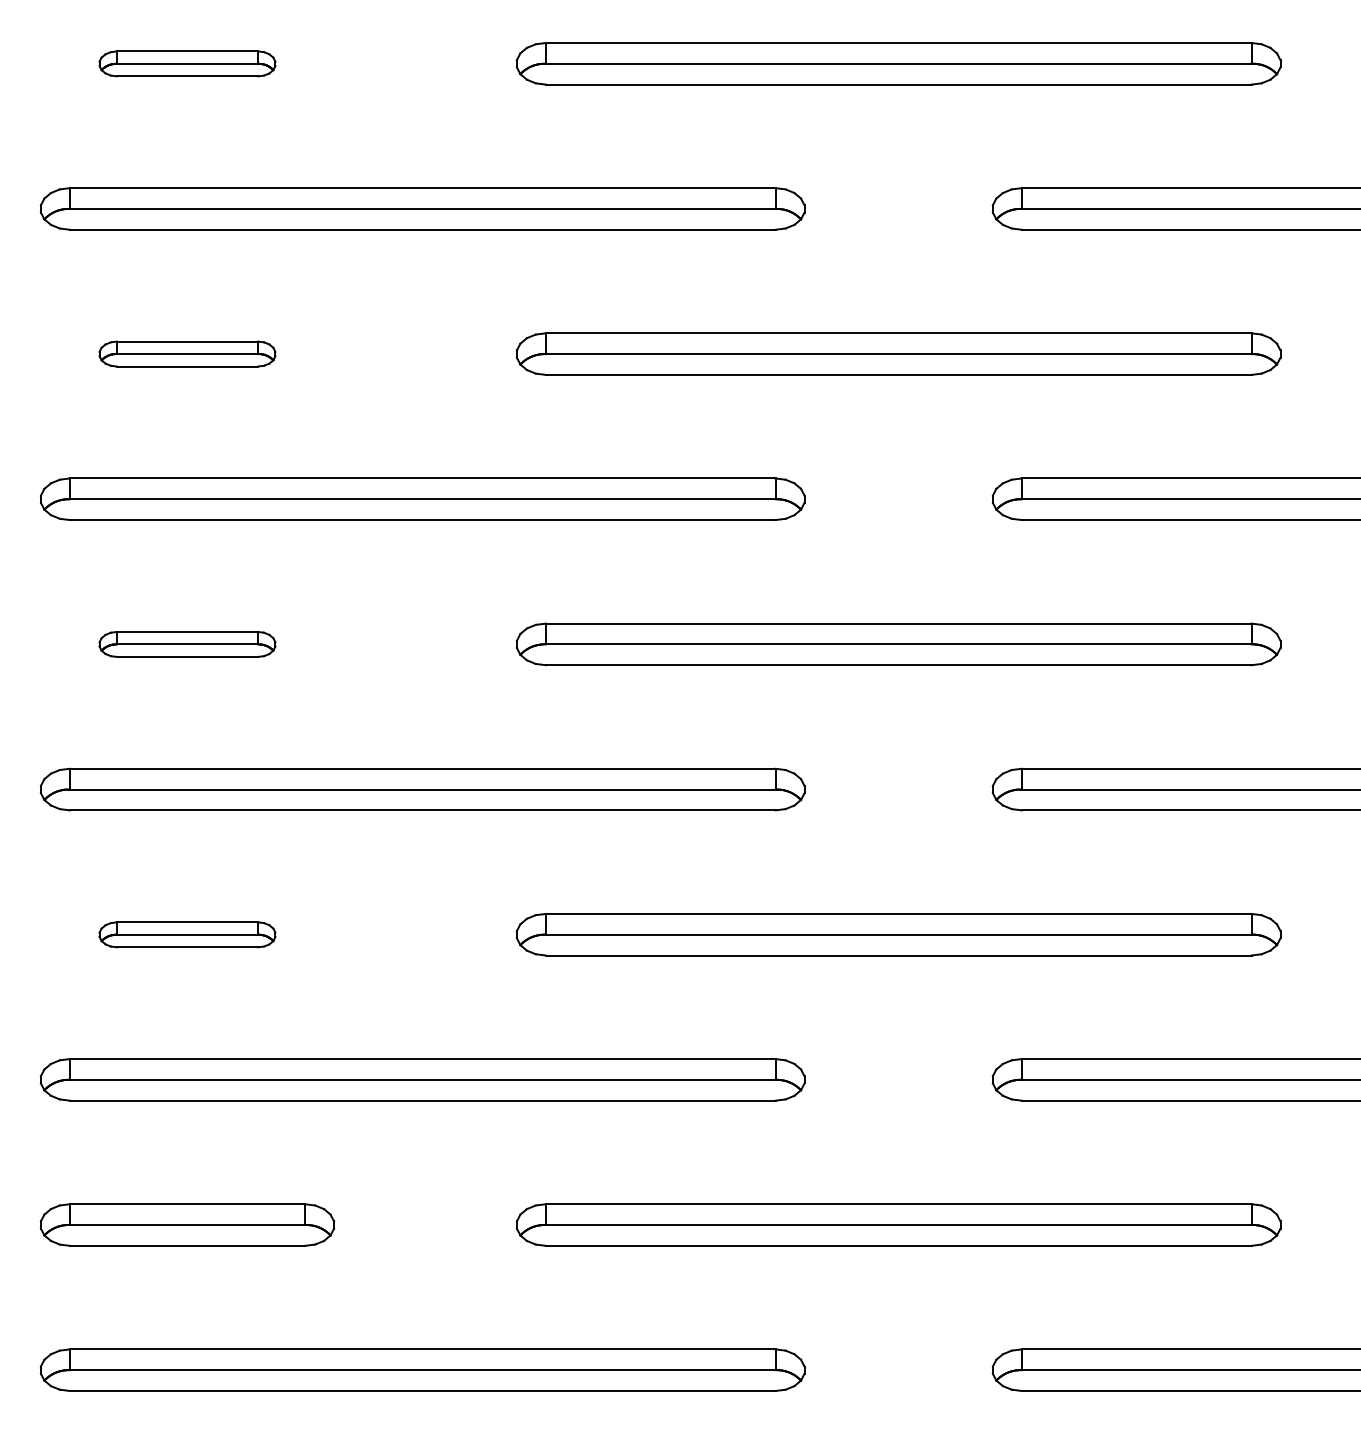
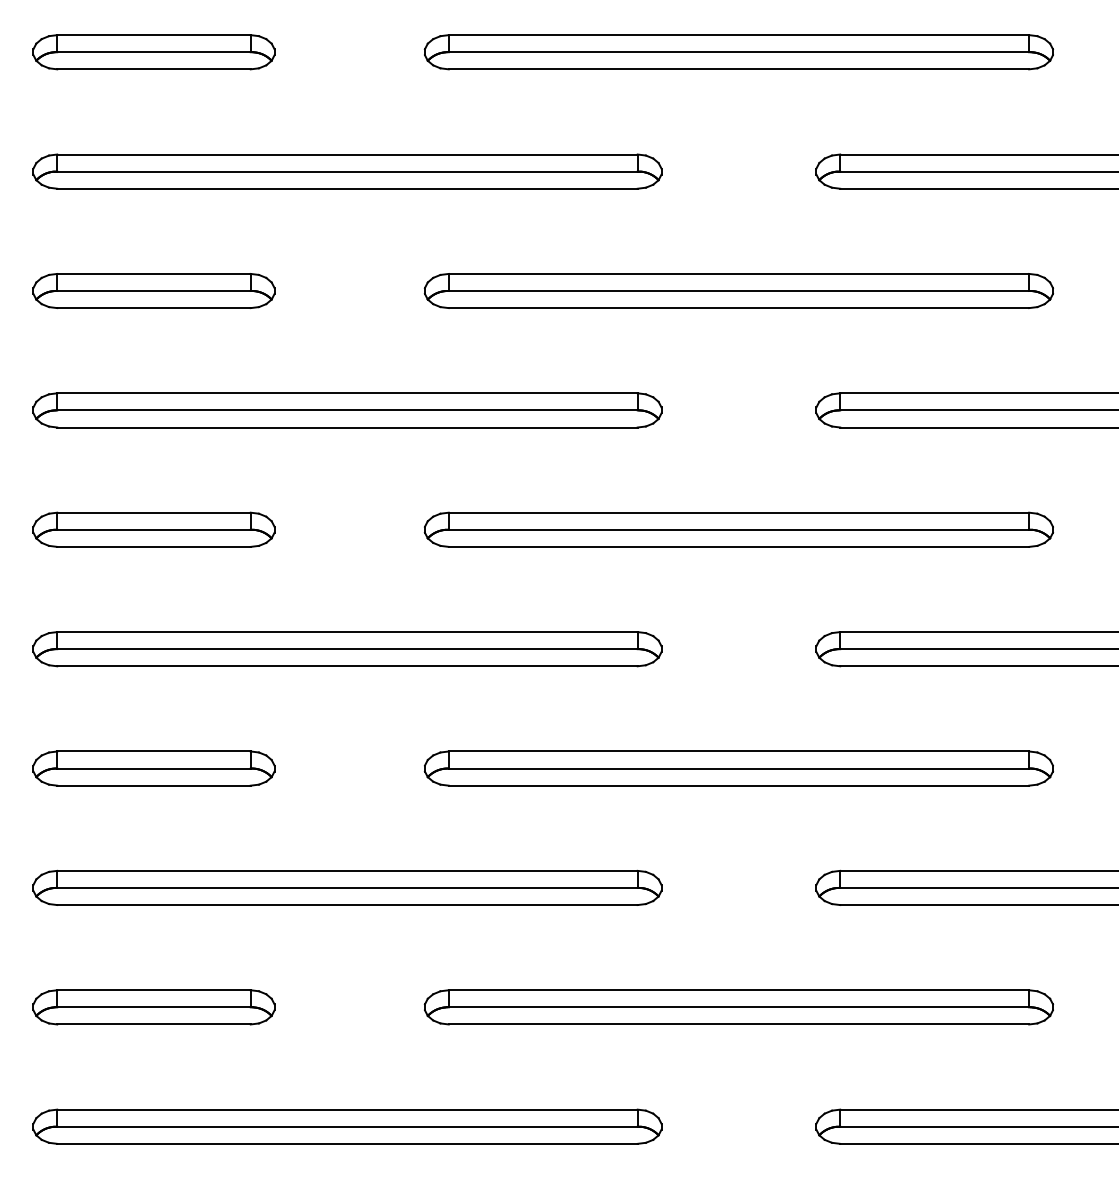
part: (187, 63) -> (154, 51), size x1.67
part: (187, 353) -> (154, 290), size x1.67
part: (187, 644) -> (154, 529), size x1.67
part: (187, 934) -> (154, 768), size x1.67

